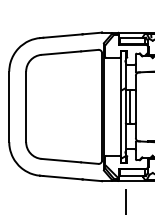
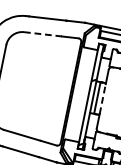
line: (61, 53) -> (43, 34), solid -> dashed
line: (135, 106) -> (102, 98), solid -> dashed

